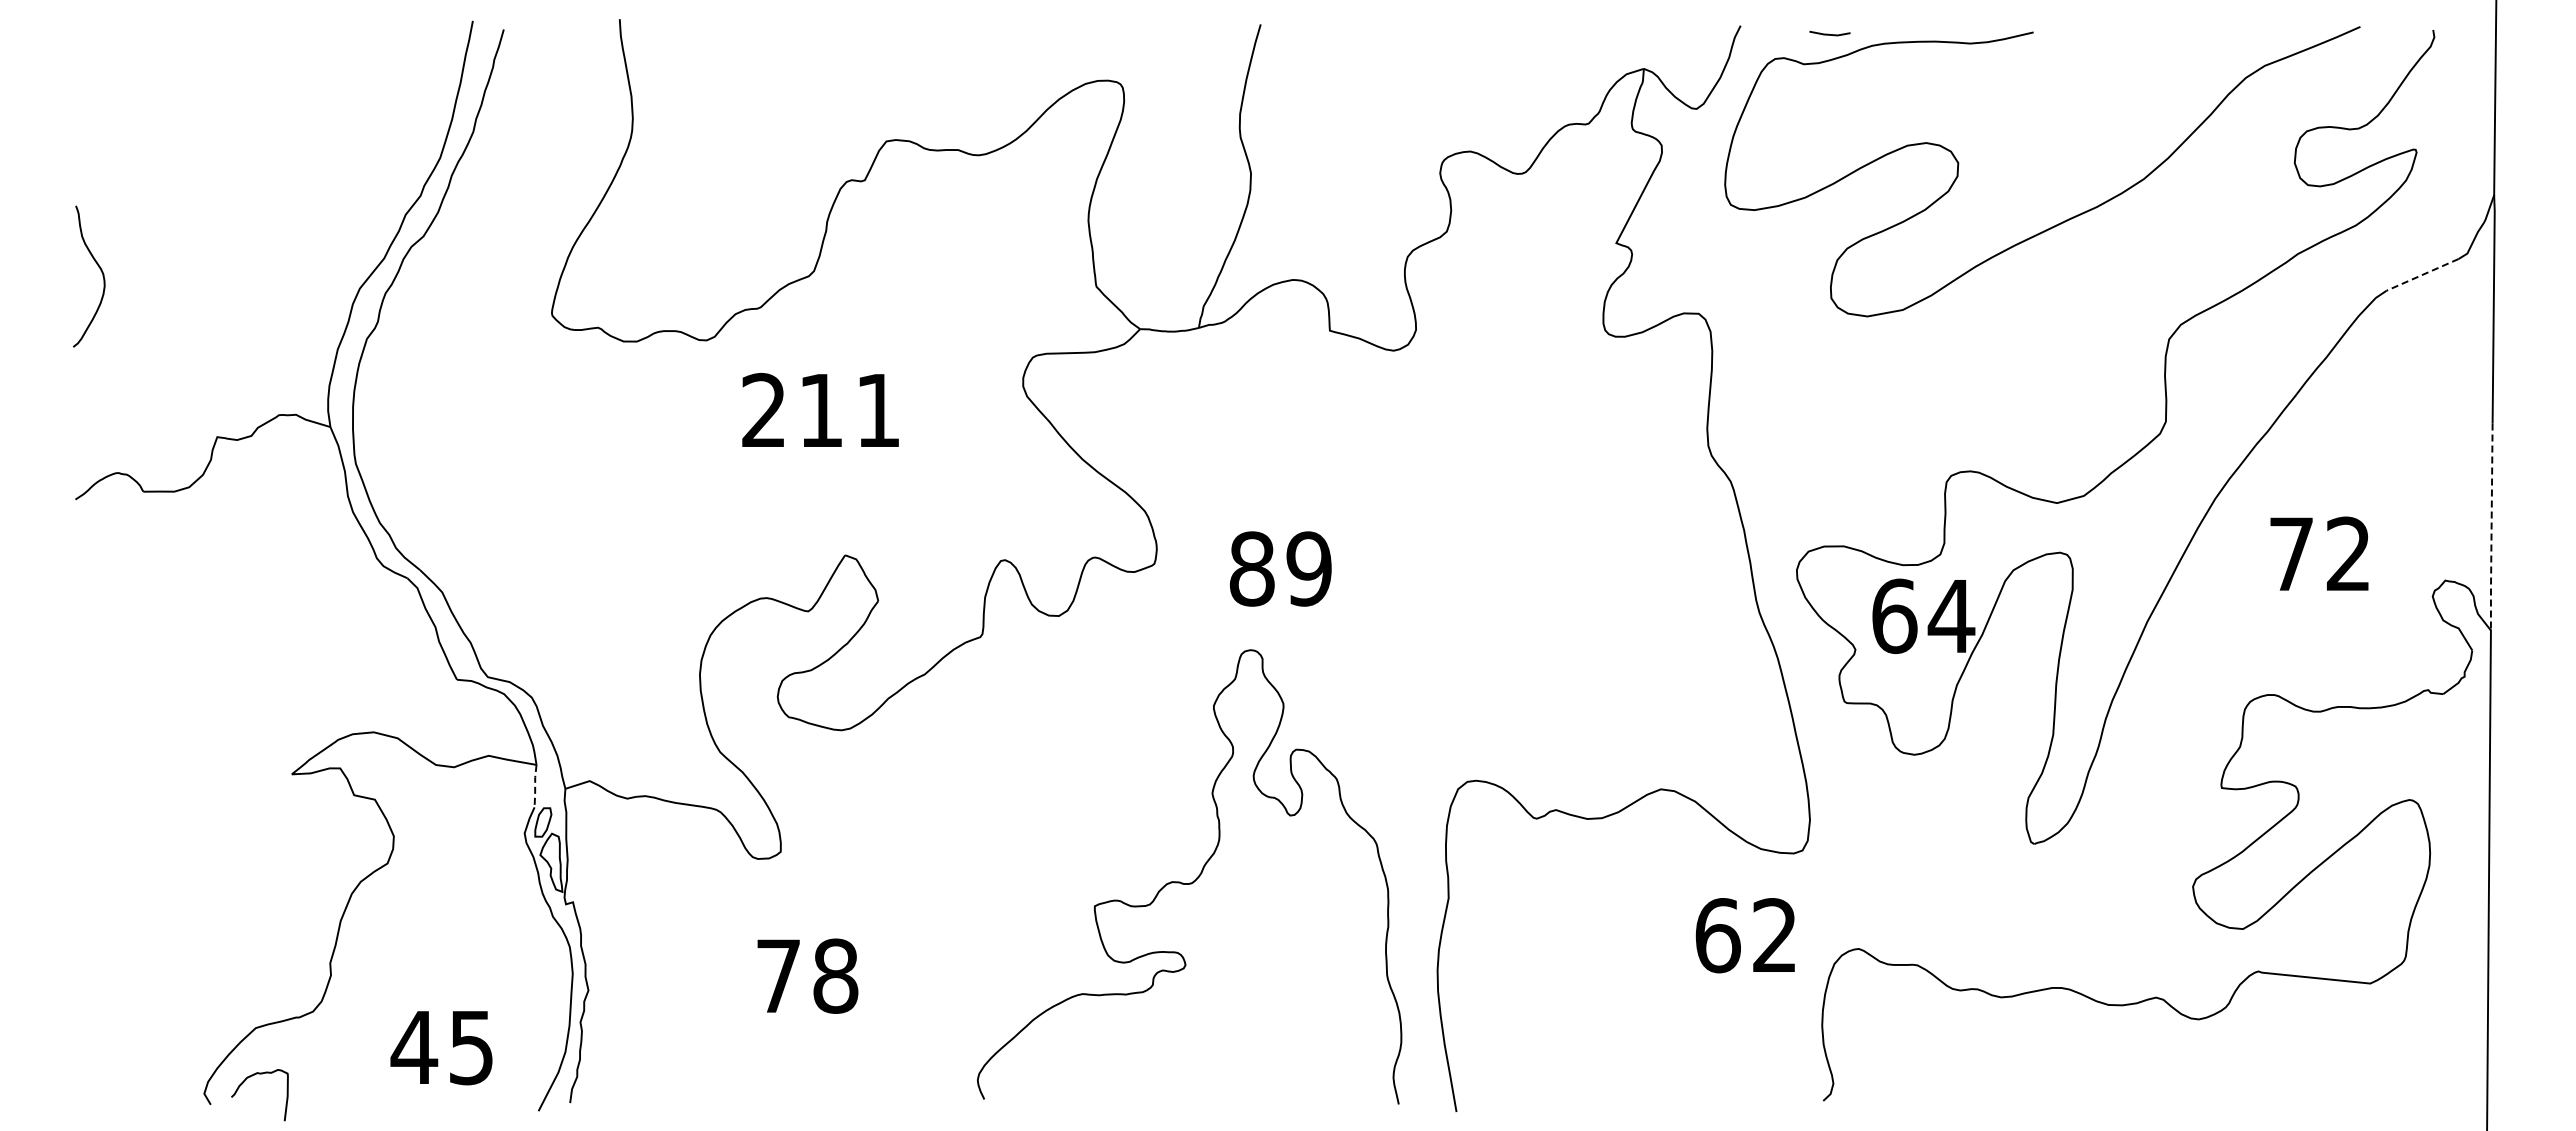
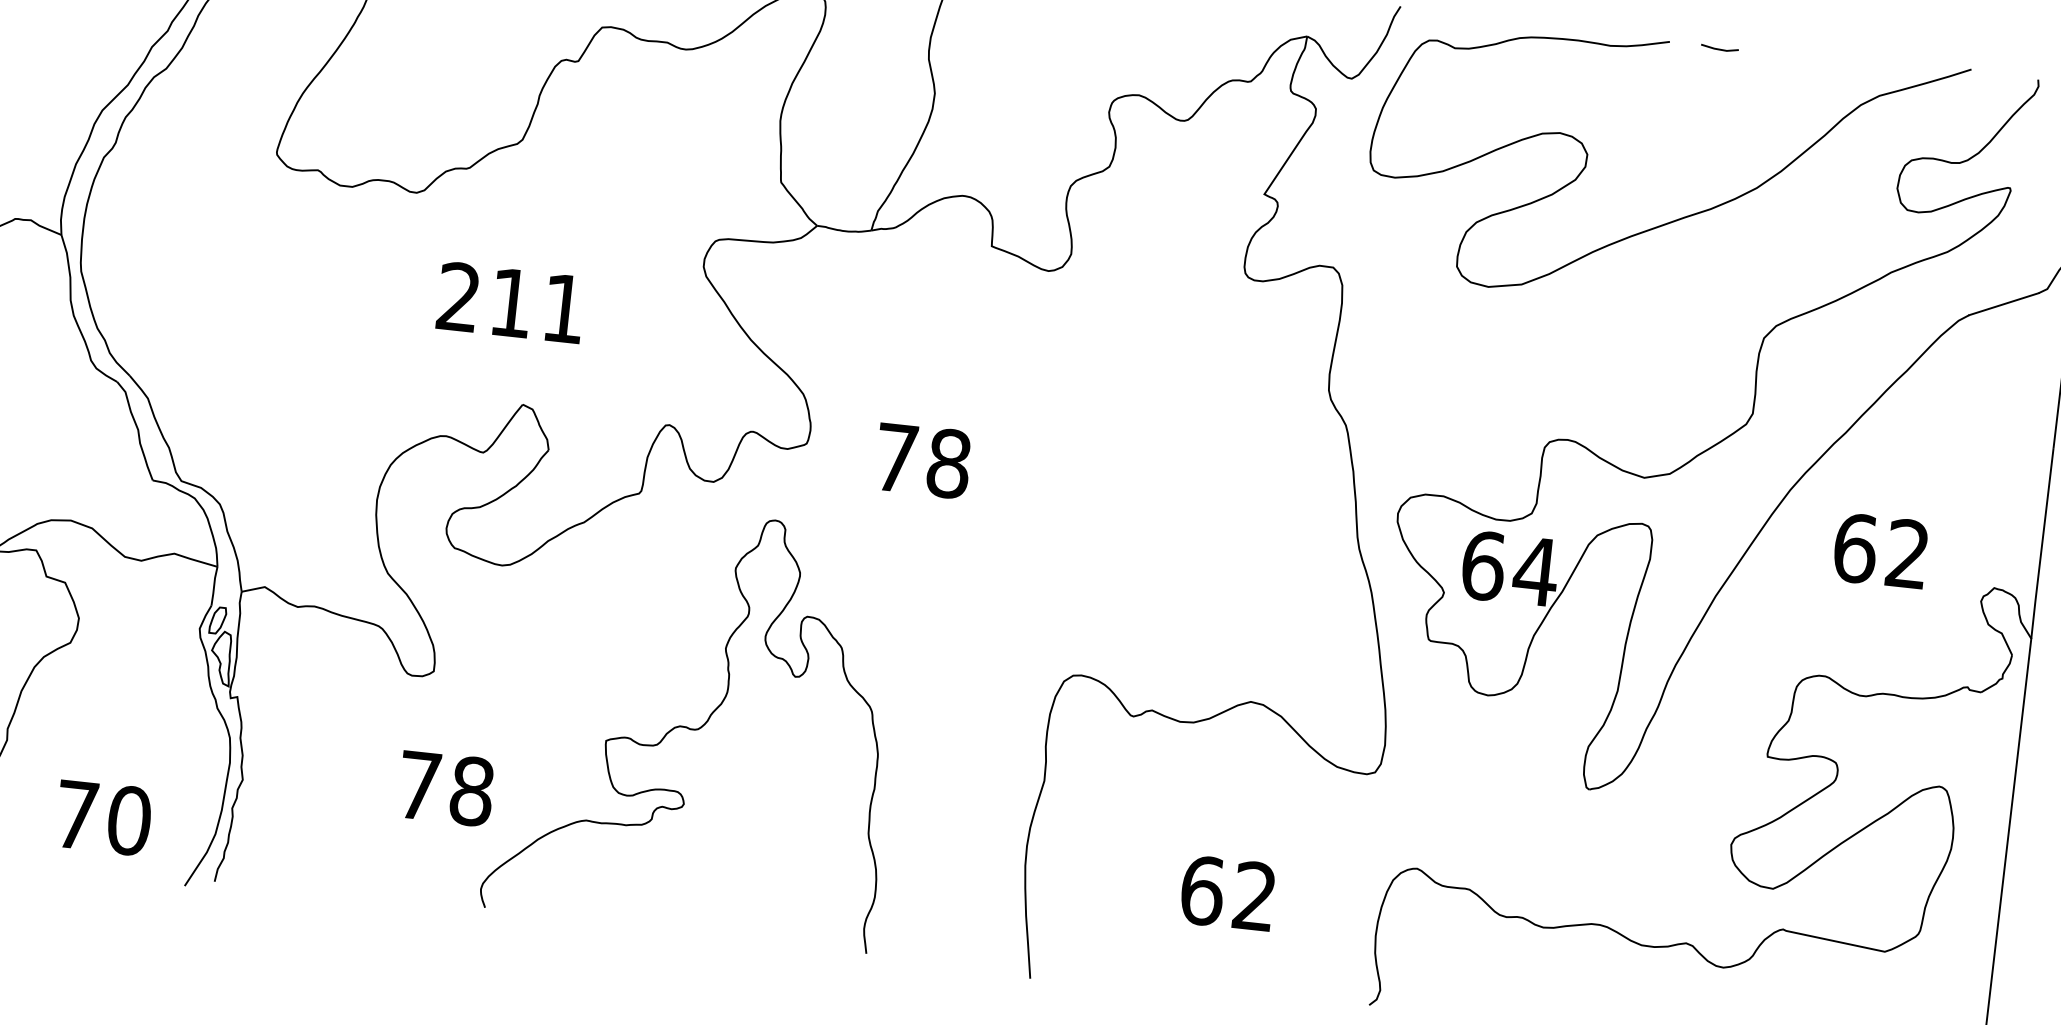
line: (1828, 33) -> (1718, 48), moved
line: (2422, 275) -> (2003, 304), dashed -> solid
text: (820, 409) -> (510, 301), moved
line: (2491, 528) -> (2042, 544), dashed -> solid
text: (2291, 553) -> (1855, 547), 72 -> 62
text: (1280, 568) -> (922, 460), 89 -> 78
line: (535, 786) -> (214, 586), dashed -> solid
curve: (1193, 880) -> (699, 726), moved
text: (1744, 935) -> (1226, 893), moved
text: (442, 1047) -> (102, 817), 45 -> 70

